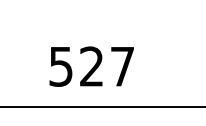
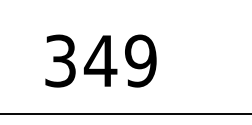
text: (92, 66) -> (101, 60), 527 -> 349

